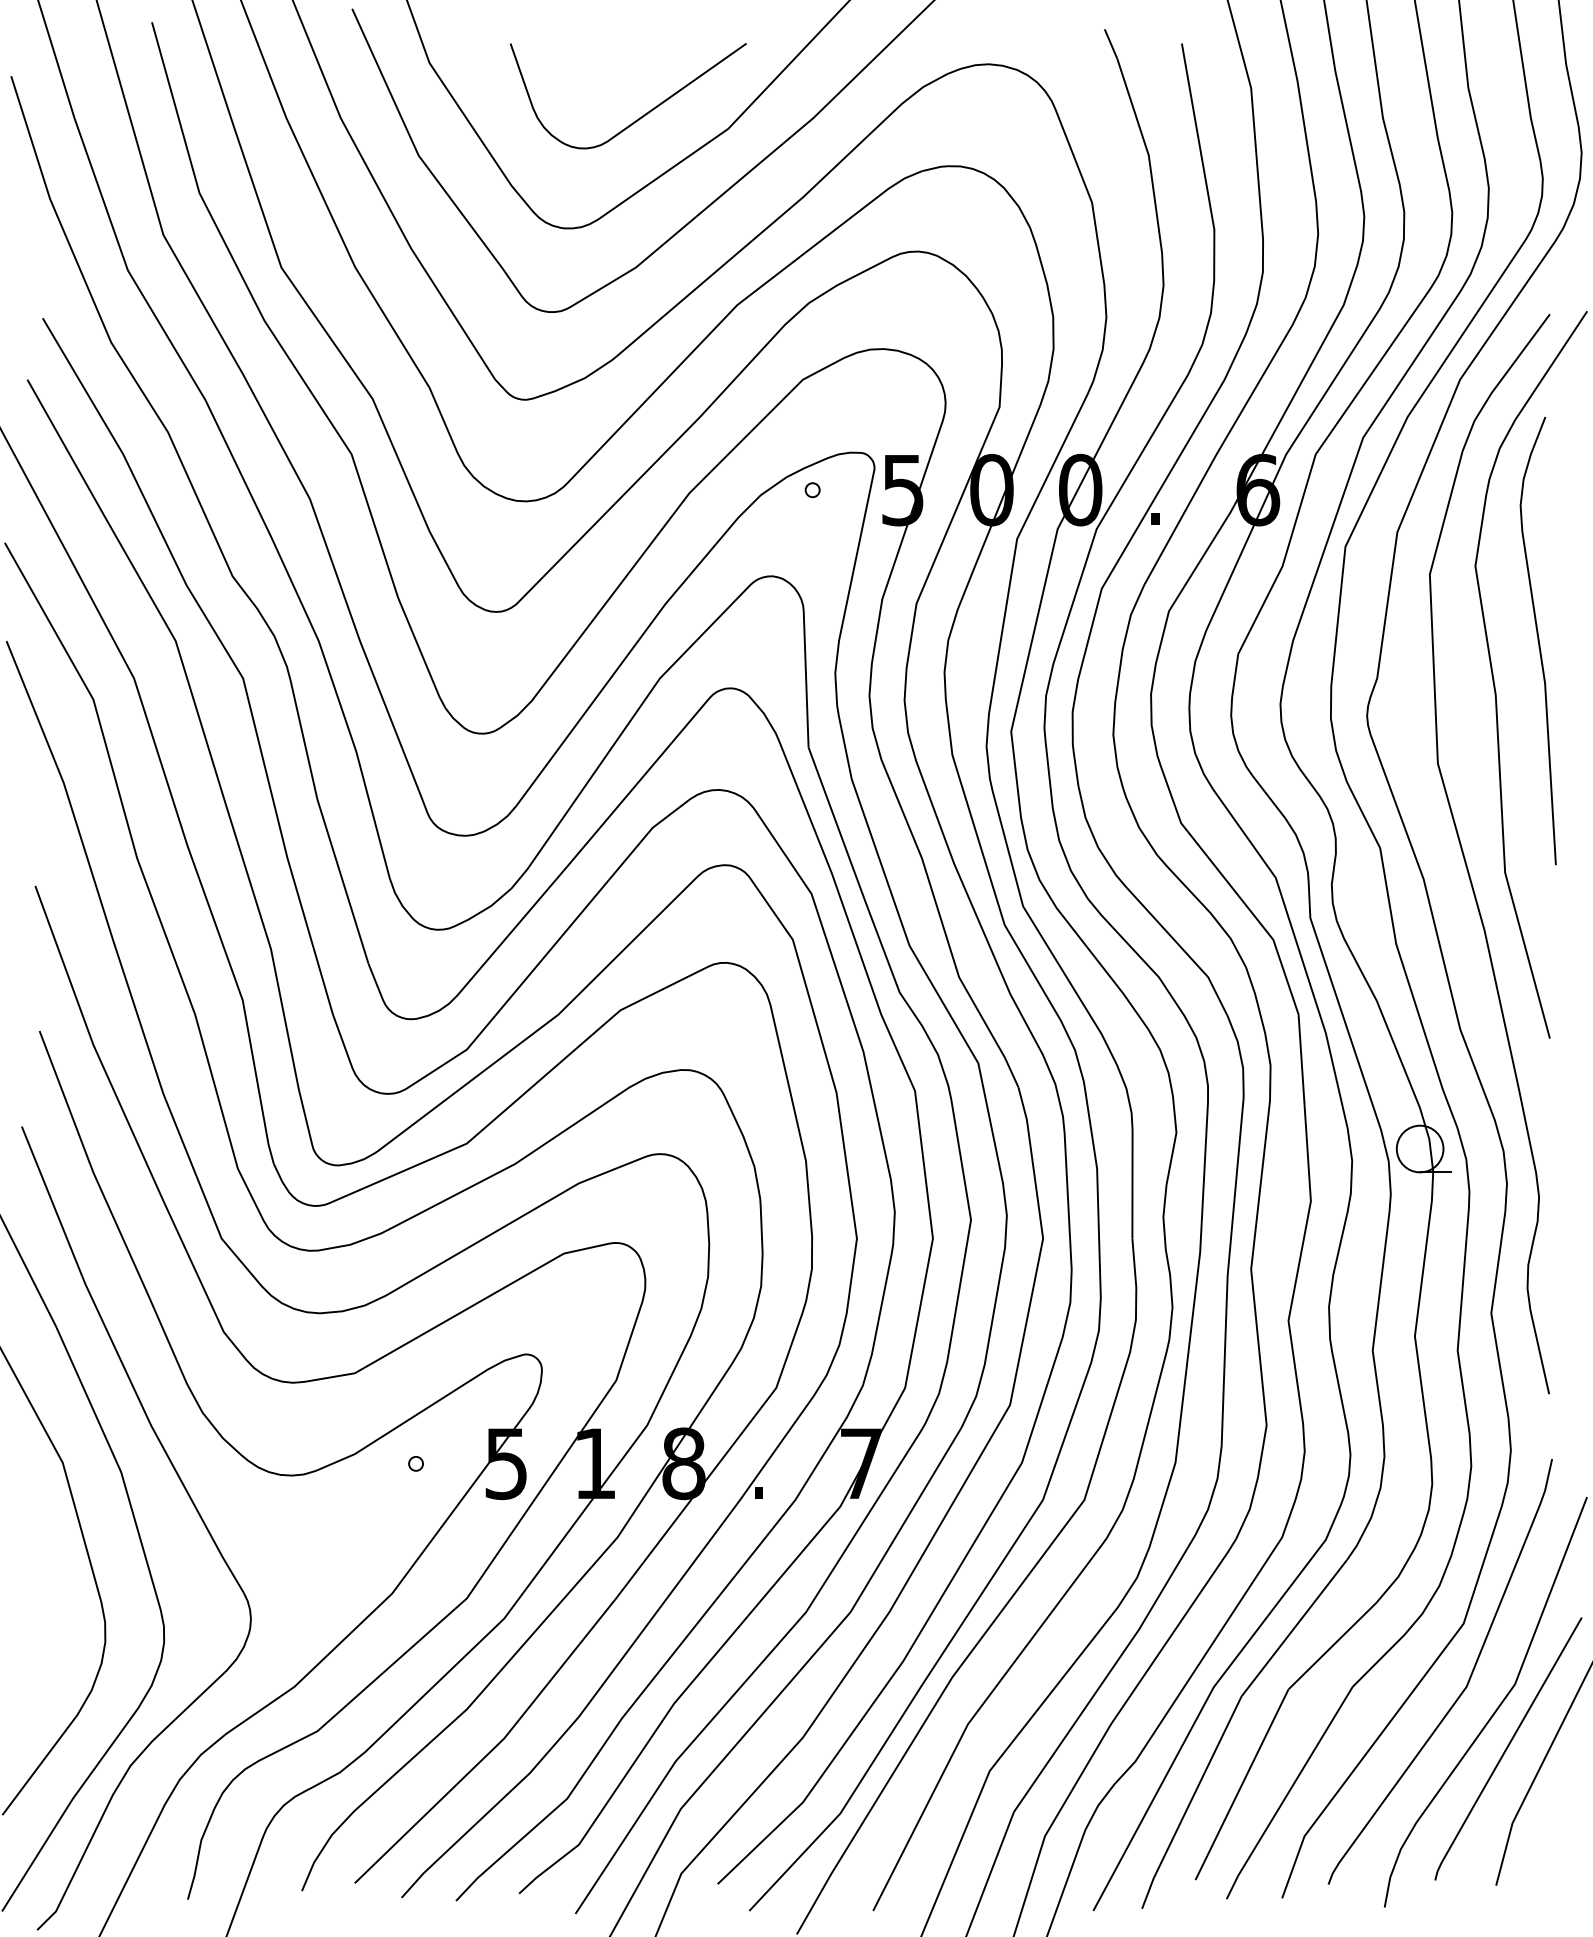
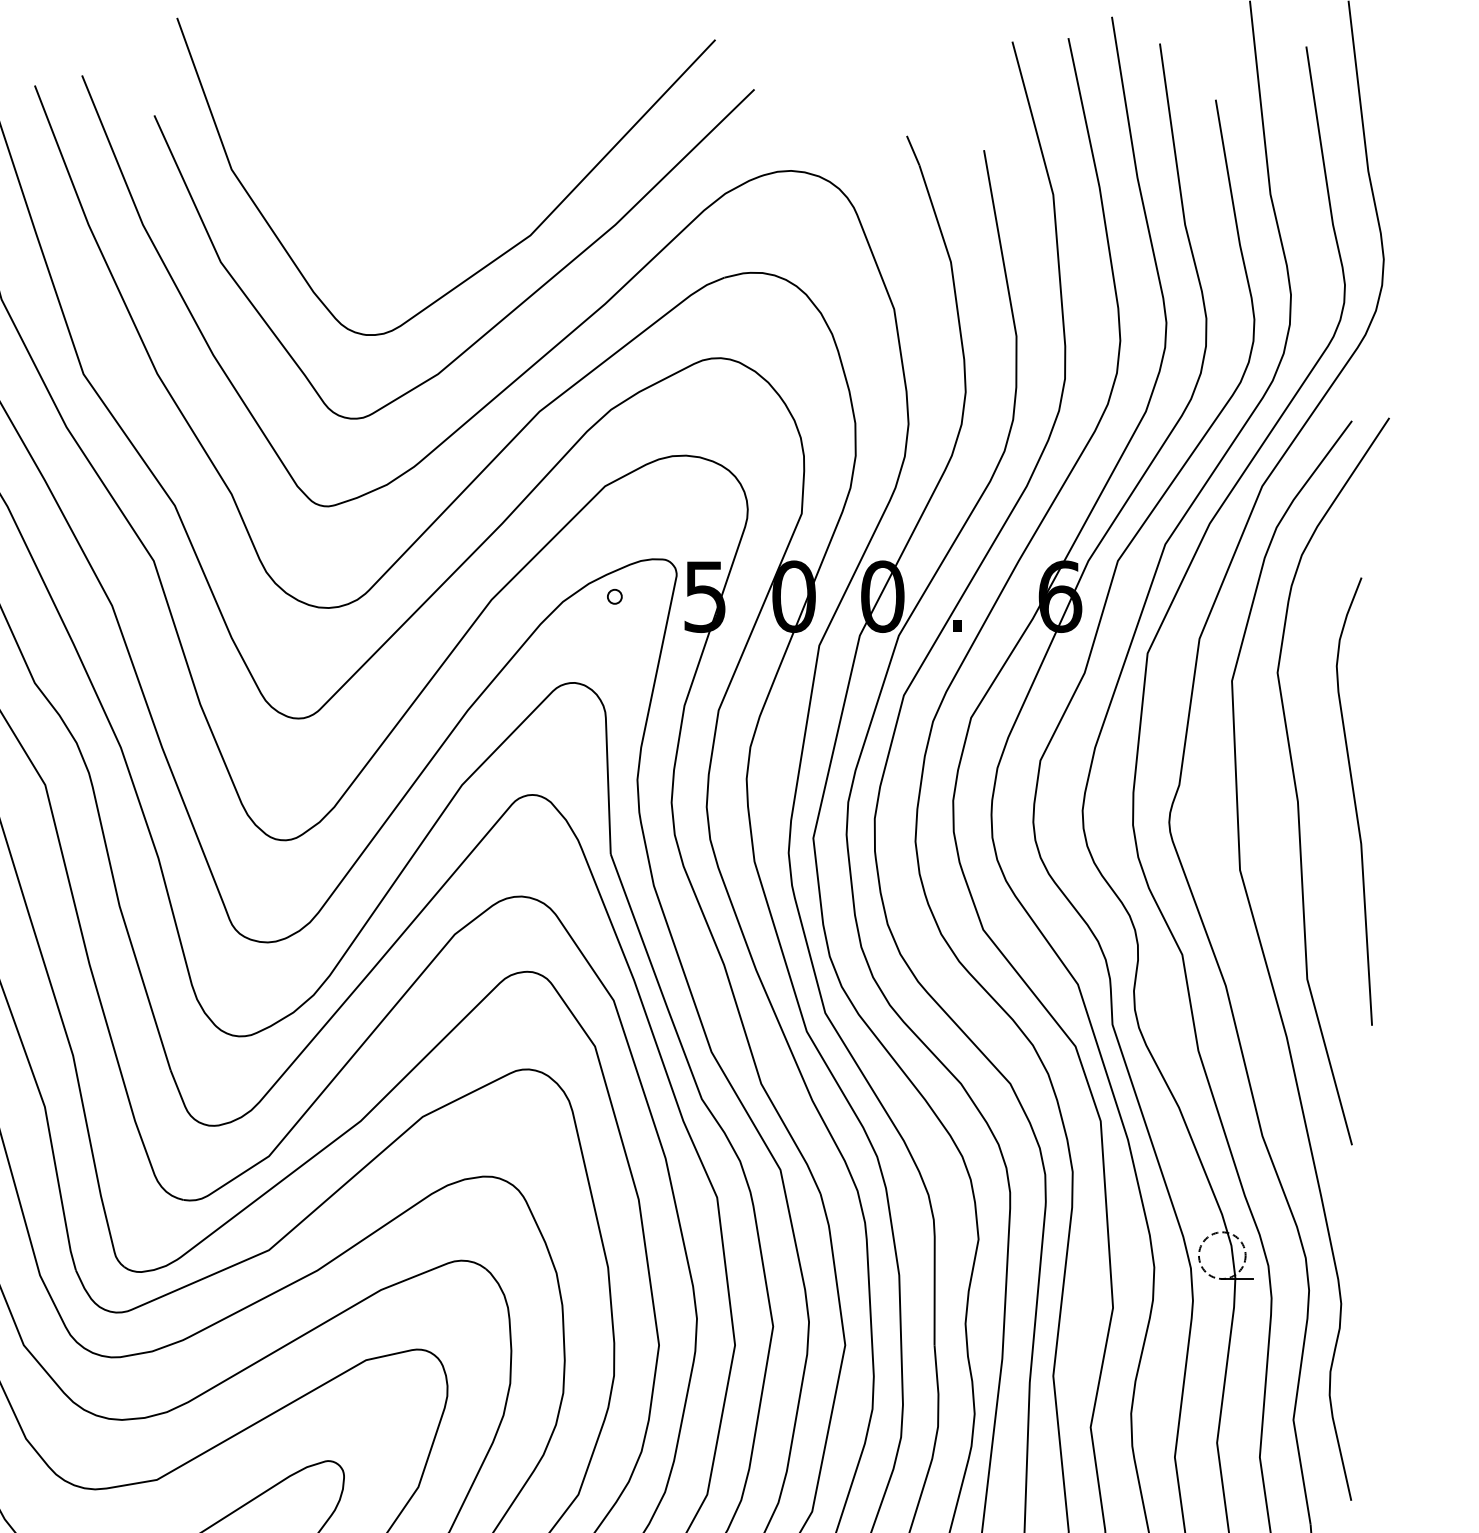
curve: (639, 117) -> (441, 224), removed
curve: (1537, 640) -> (1353, 801), moved
circle: (1419, 1148) -> (1221, 1255), solid -> dashed

